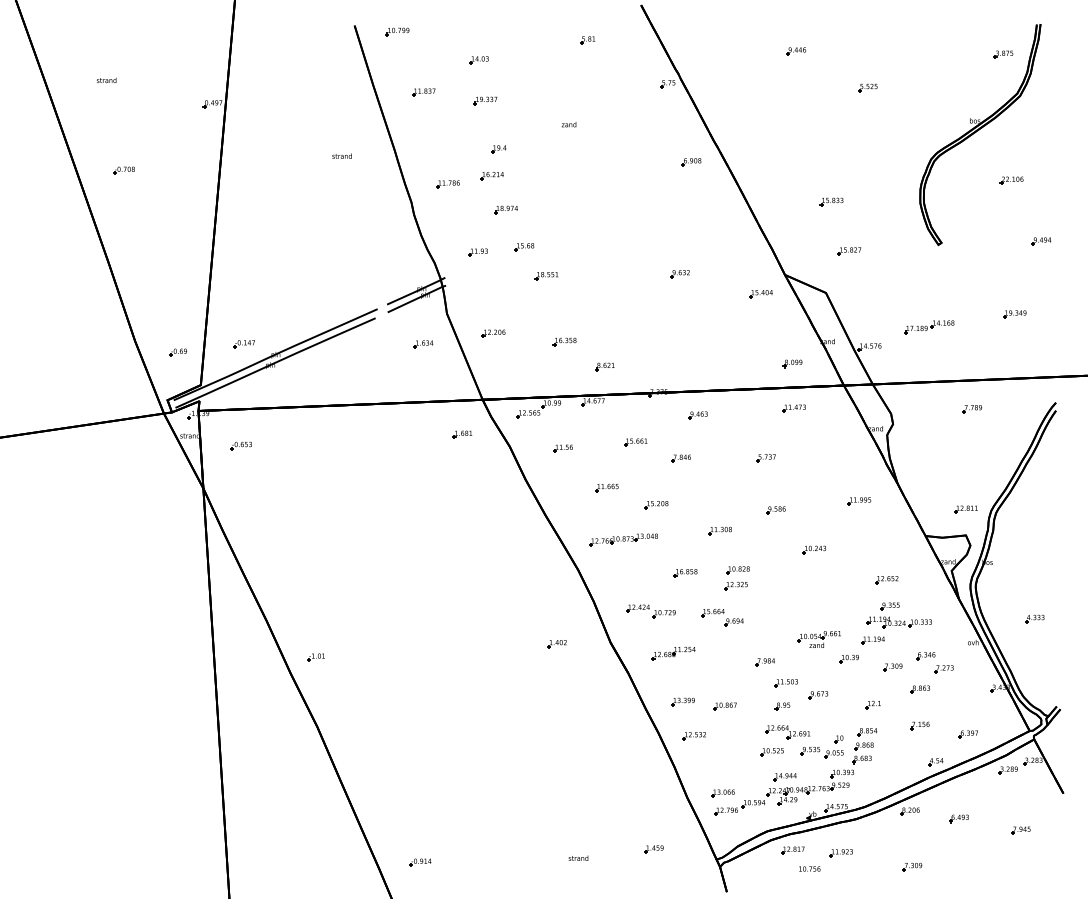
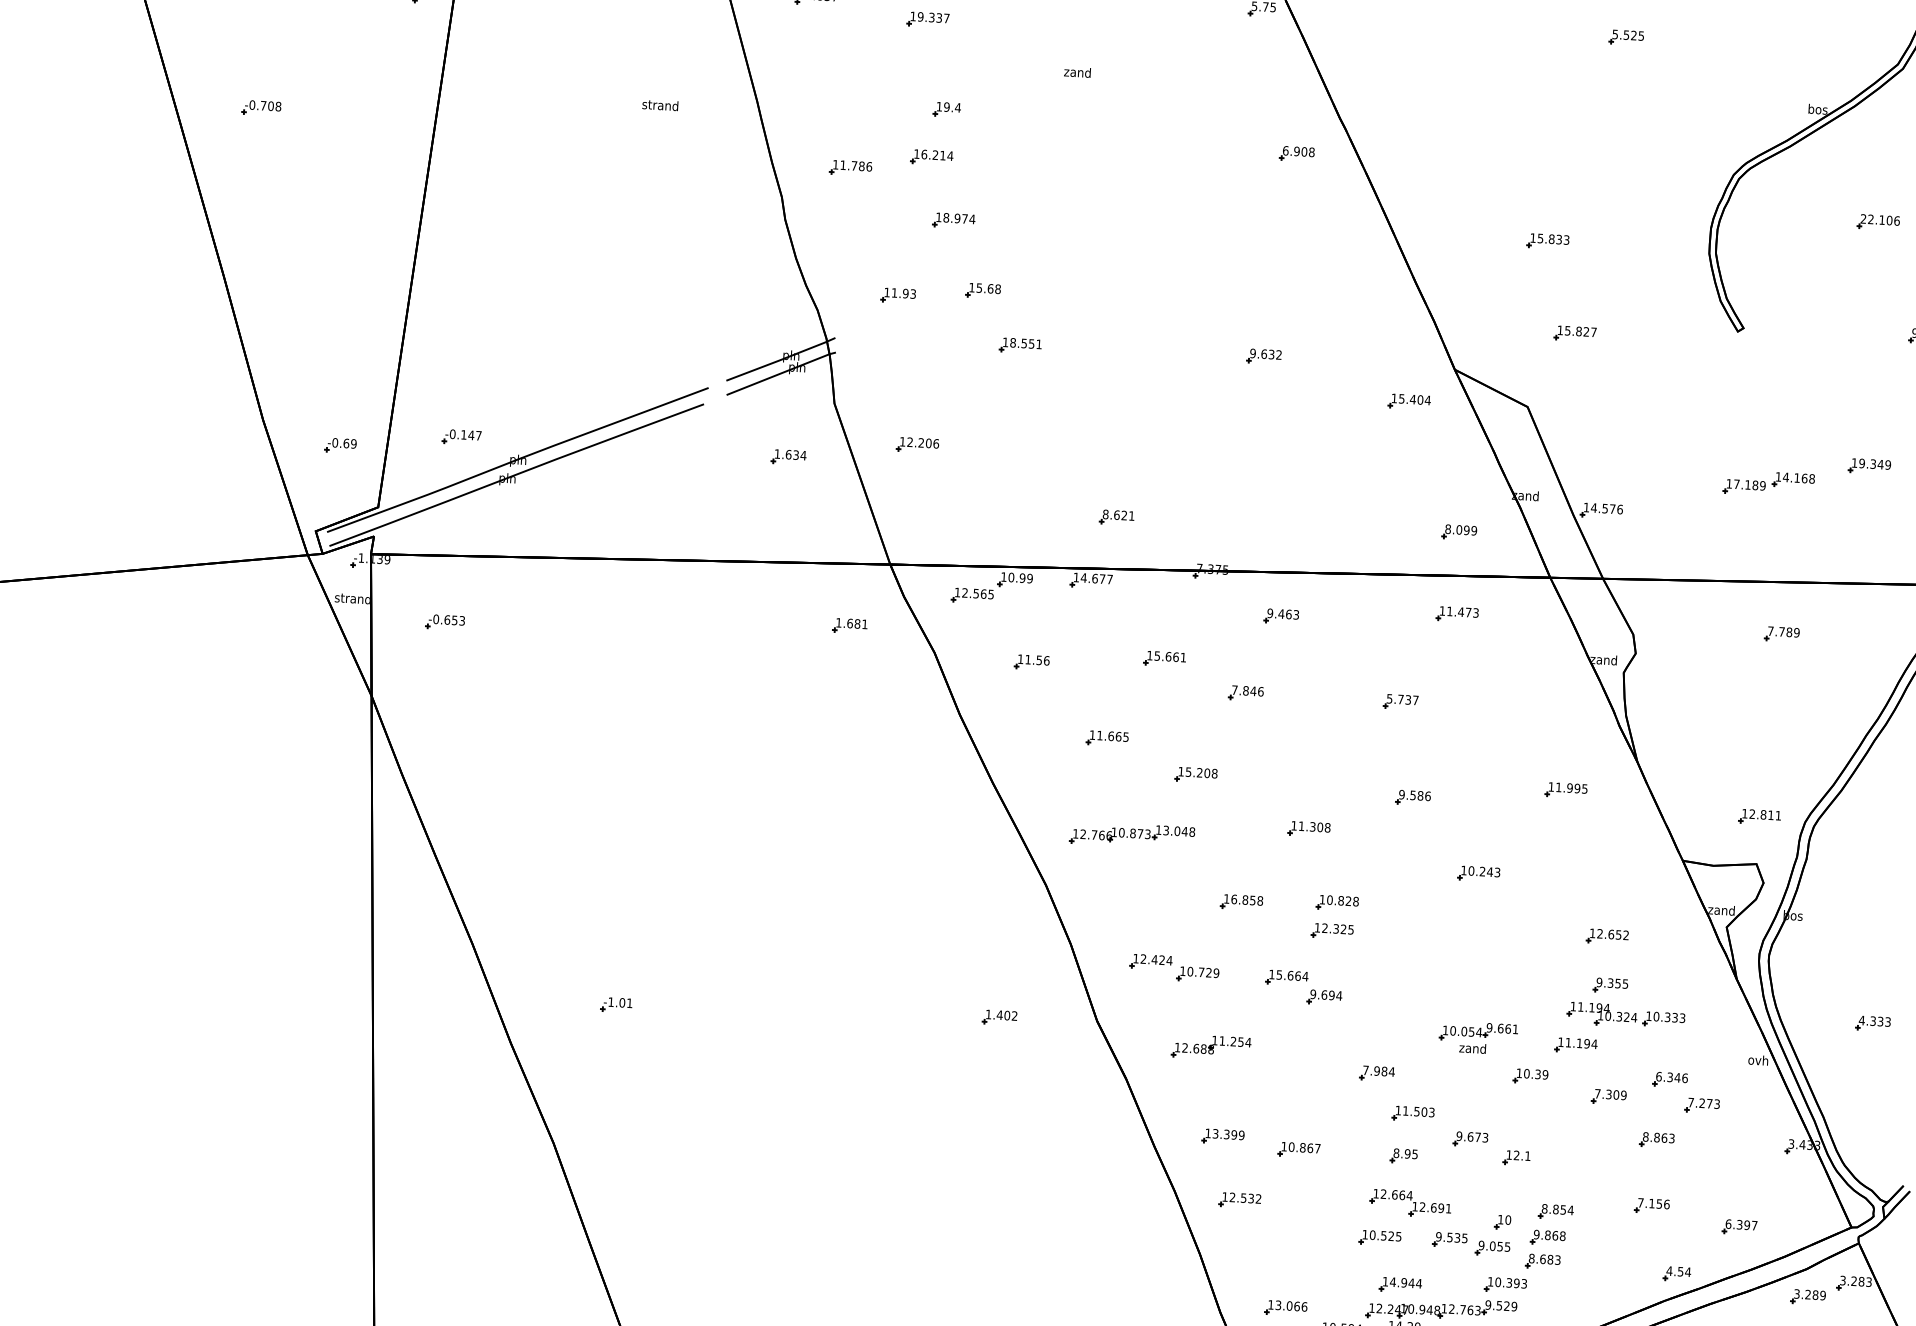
part: (929, 327) -> (1769, 484), moved
part: (564, 341) -> (1045, 467), removed
part: (315, 657) -> (615, 1004), moved
part: (872, 705) -> (1514, 1159), moved

